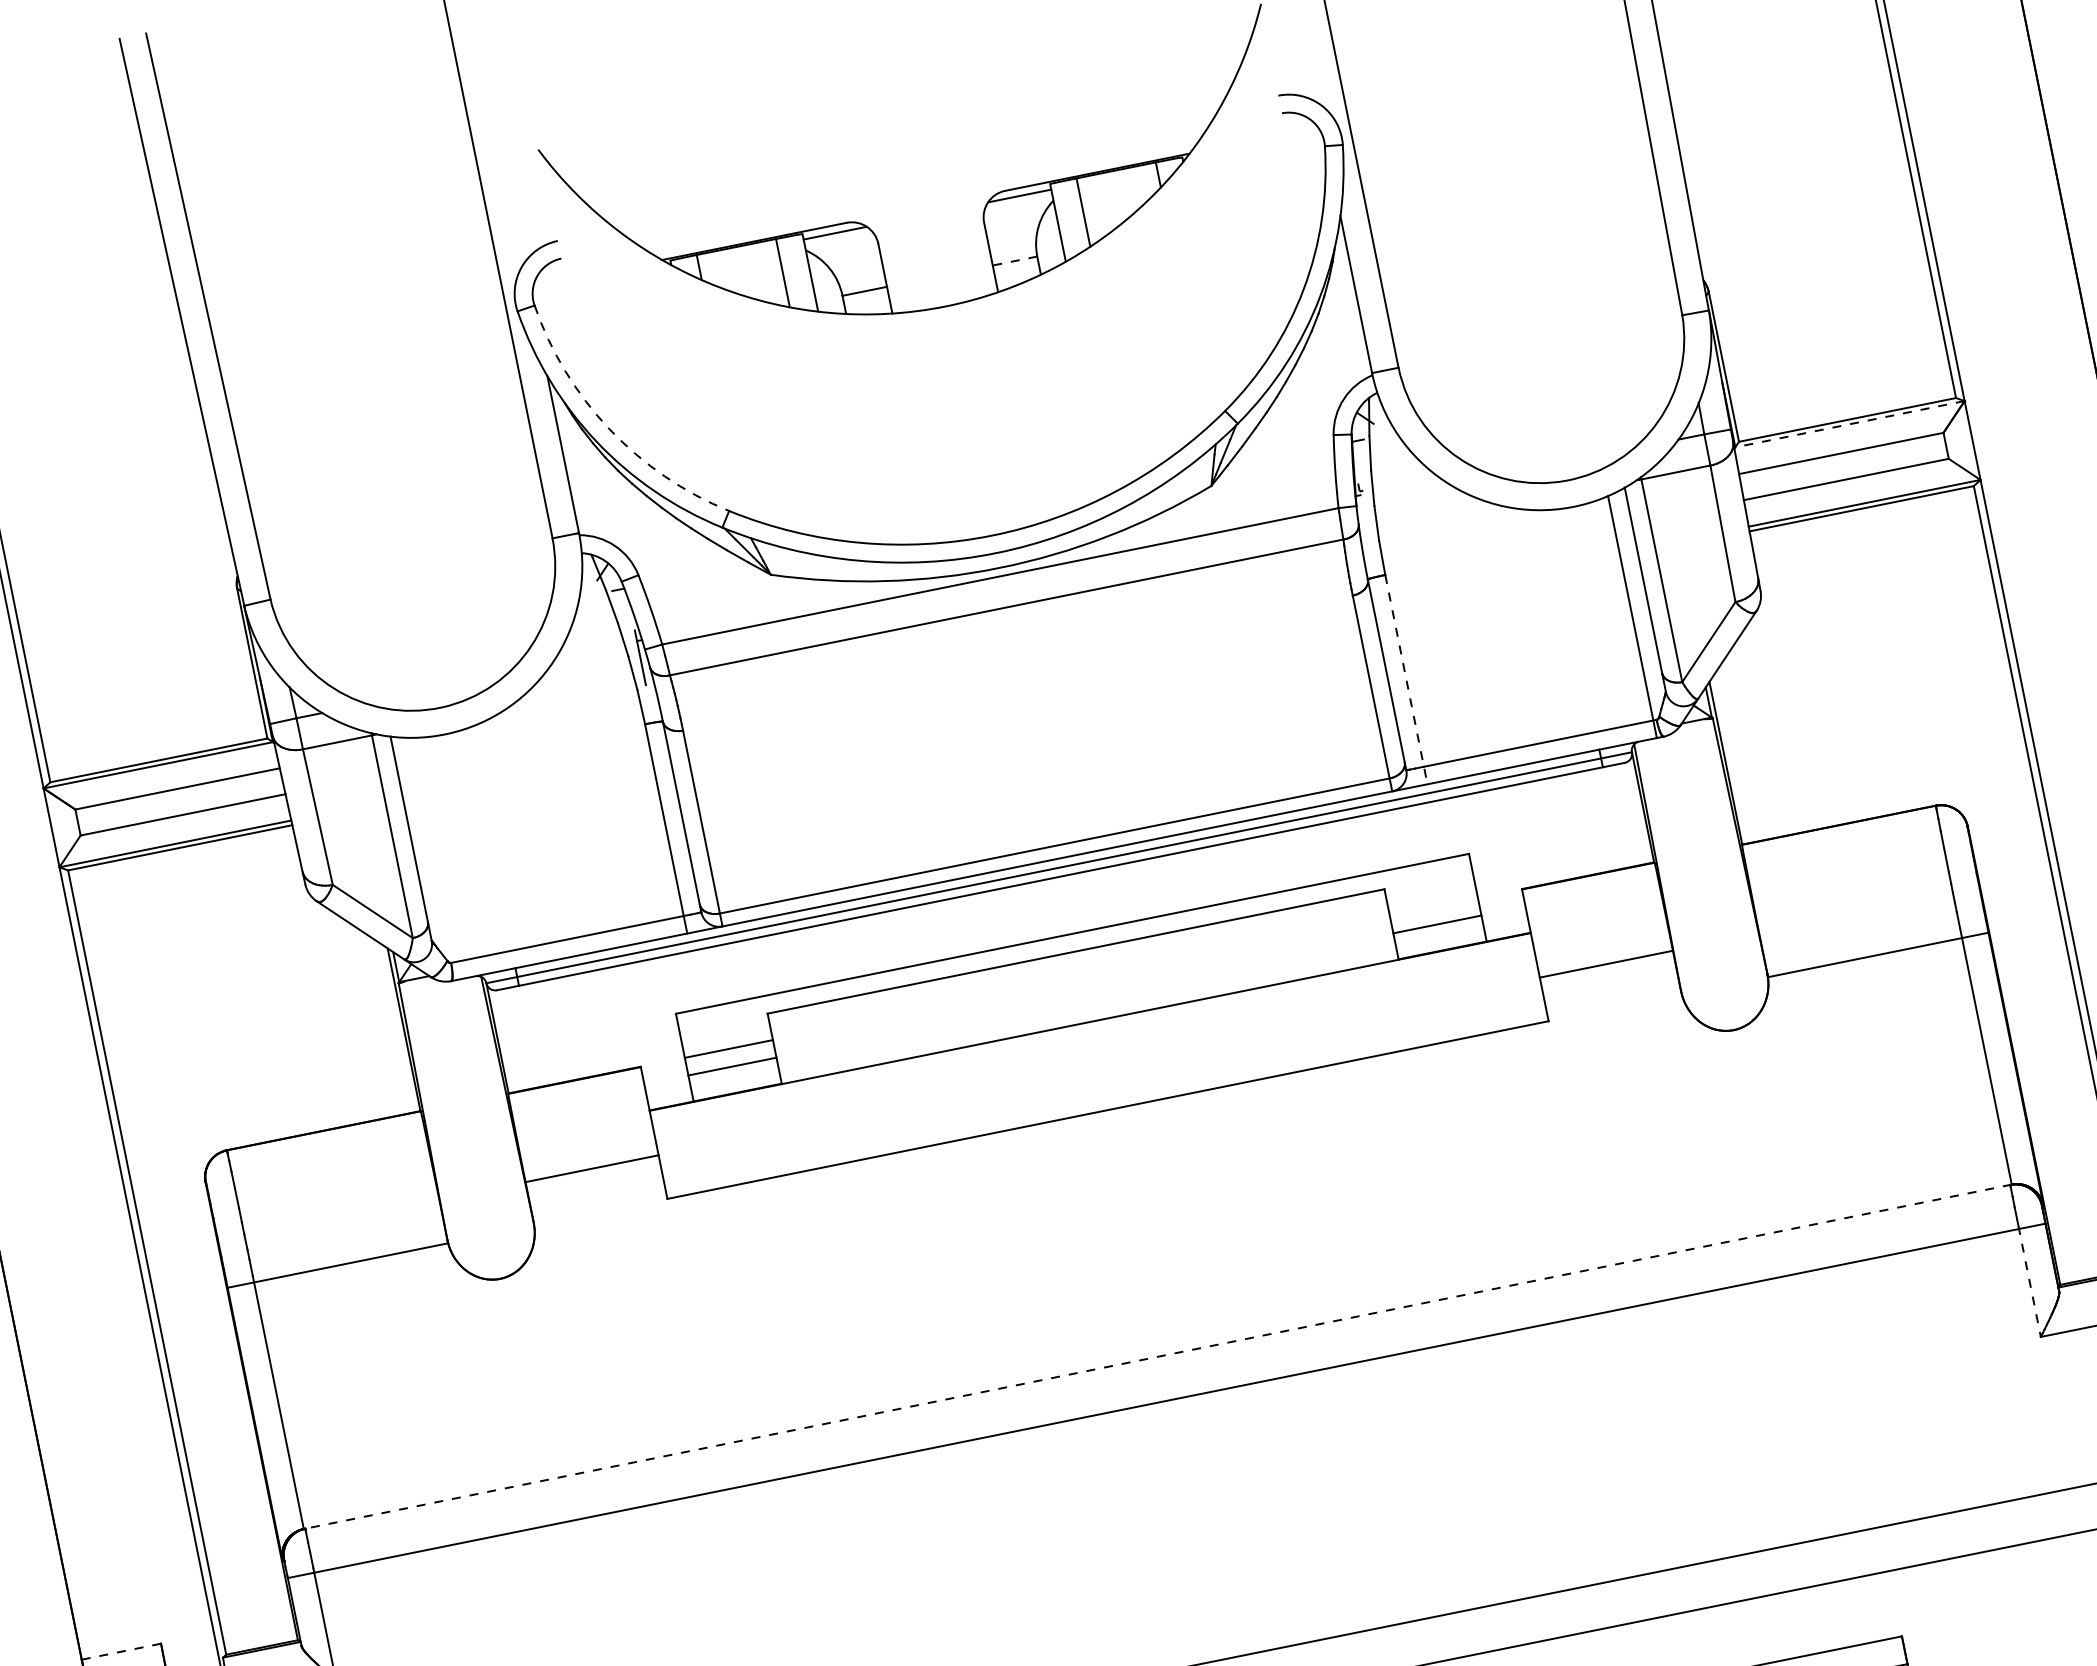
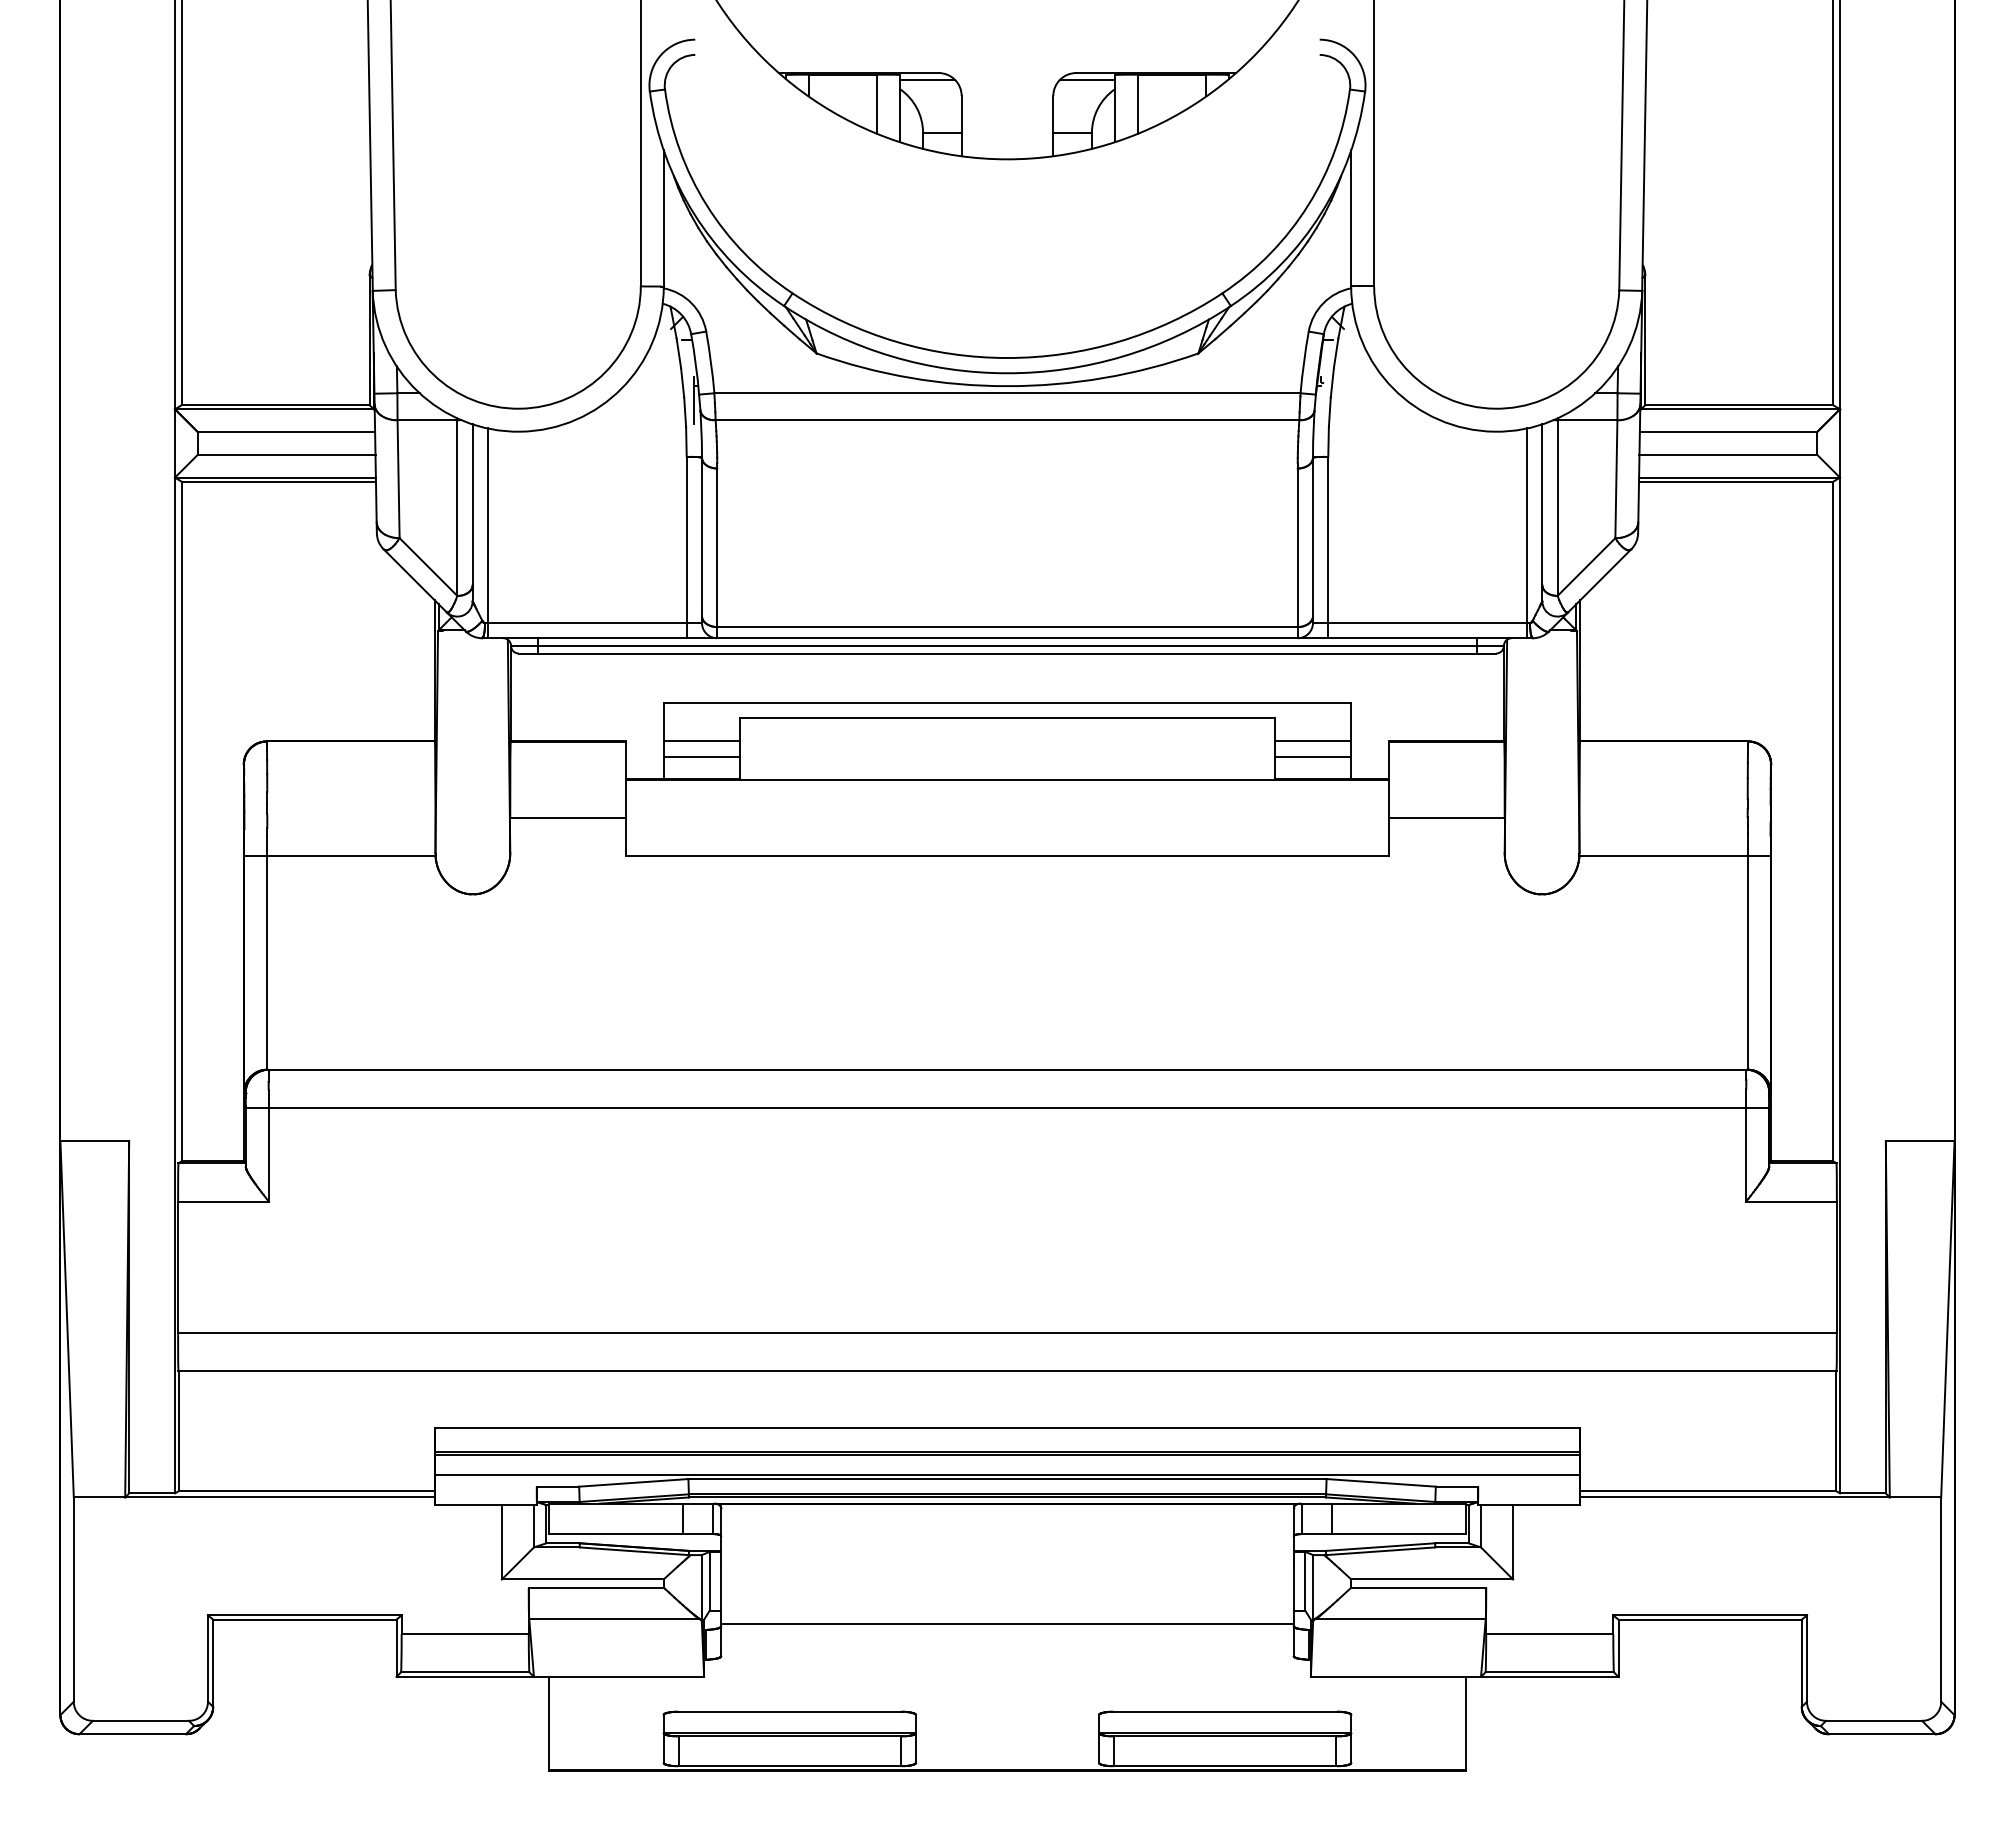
line: (1014, 261) -> (1072, 133), dashed -> solid
line: (1849, 424) -> (1740, 409), dashed -> solid
arc: (609, 429) -> (706, 205), dashed -> solid
line: (1406, 679) -> (1328, 547), dashed -> solid
line: (433, 859) -> (487, 533), added
line: (1433, 907) -> (1312, 741), added
line: (2029, 1281) -> (1746, 1153), dashed -> solid
line: (1157, 1356) -> (1007, 1069), dashed -> solid
line: (122, 1651) -> (95, 1141), dashed -> solid

